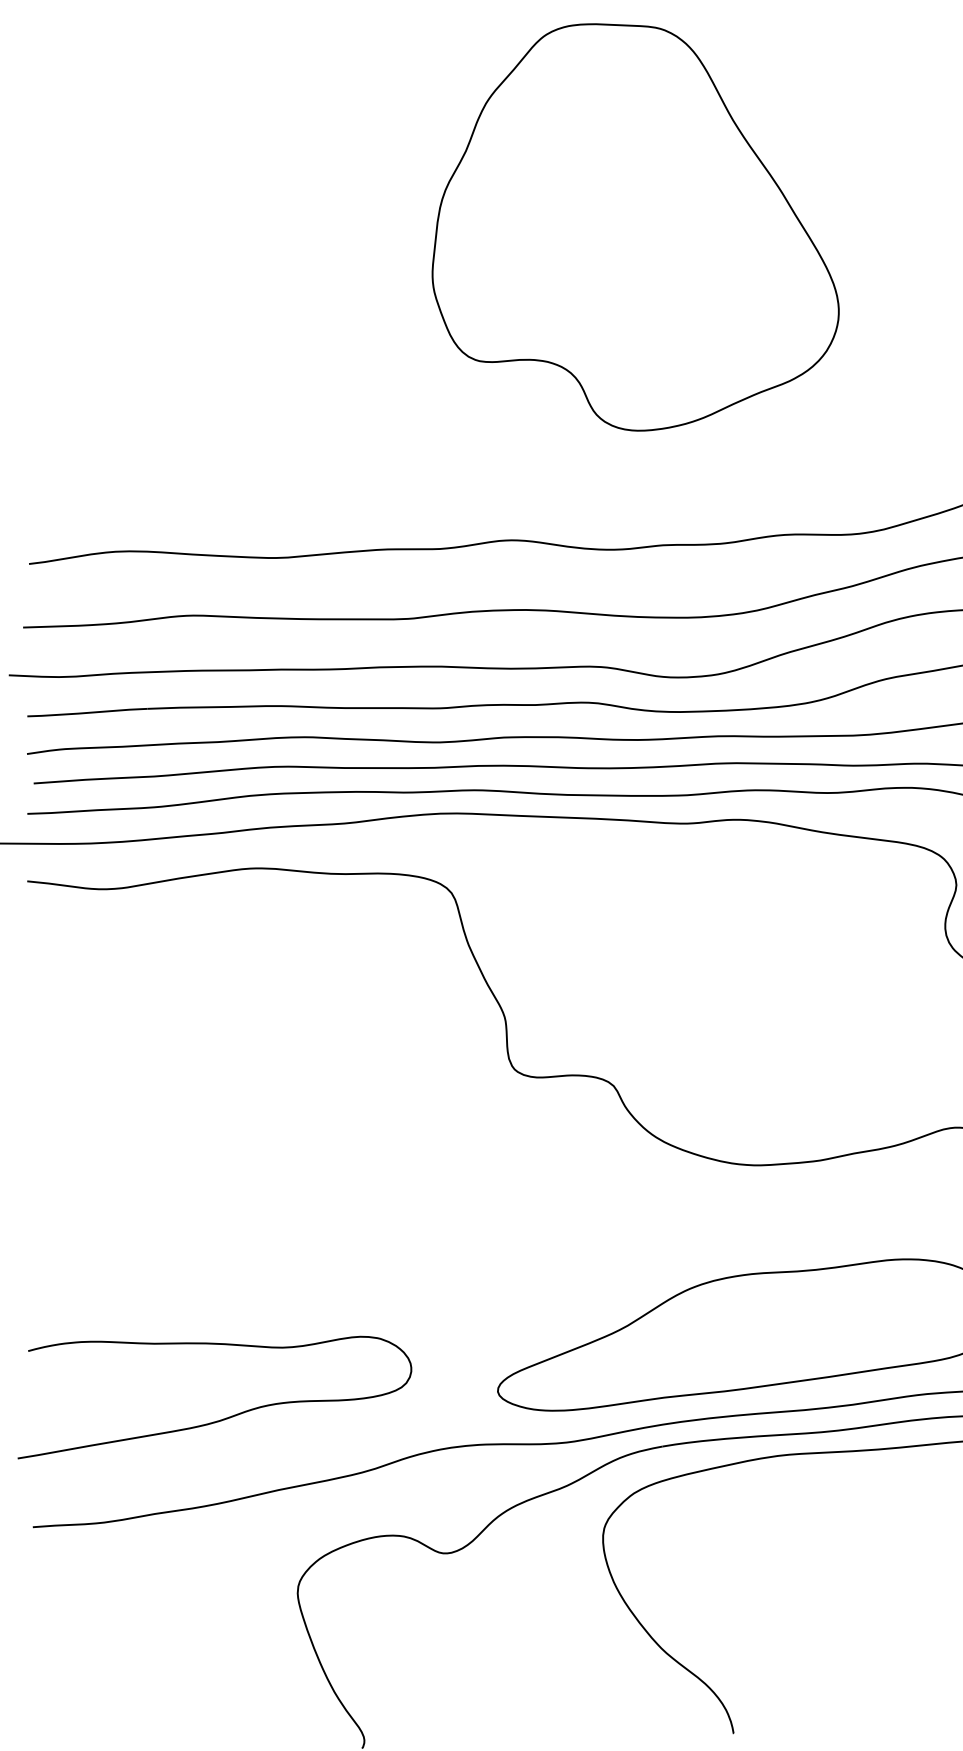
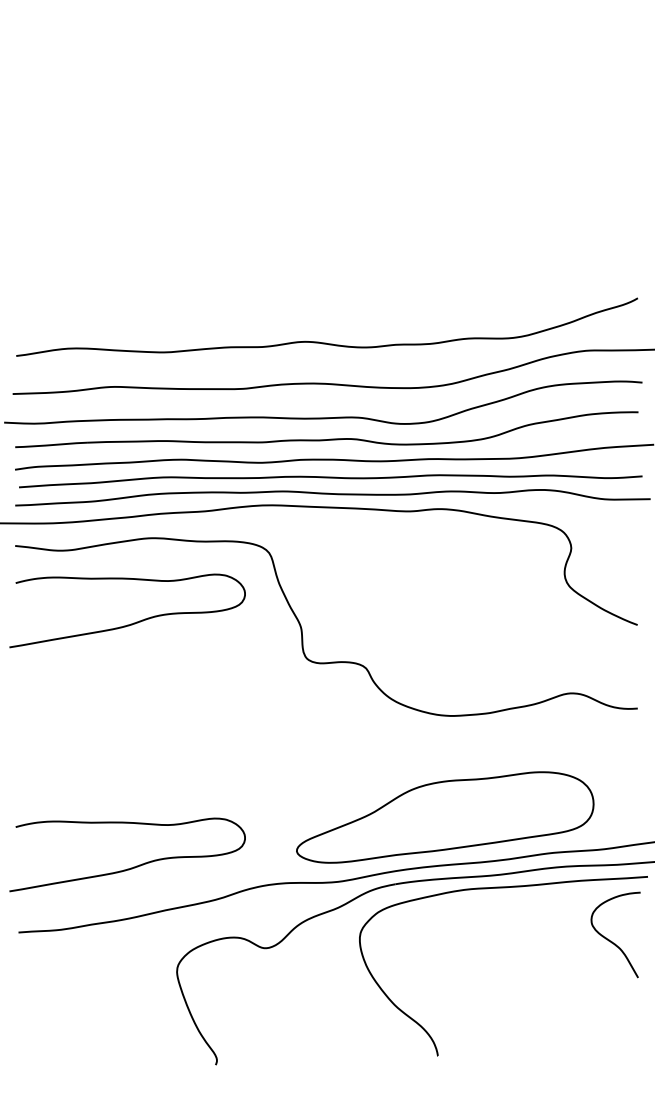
part: (634, 227) -> (378, 154), removed
curve: (224, 1009) -> (133, 622), added

